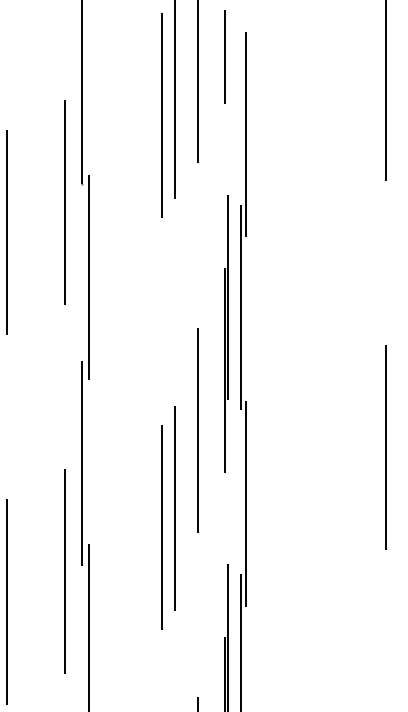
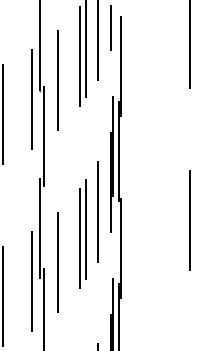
line: (116, 161) -> (57, 79), added
part: (167, 516) -> (82, 233), moved
line: (116, 530) -> (57, 261), added

